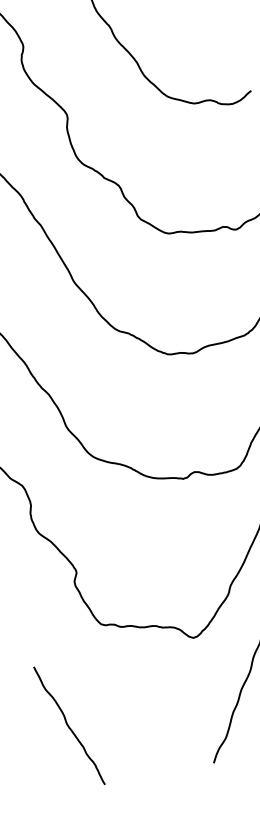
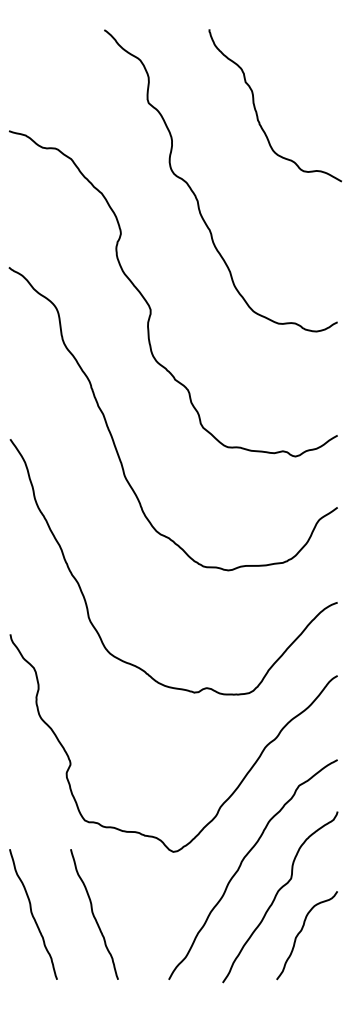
curve: (128, 714) -> (94, 914), added

